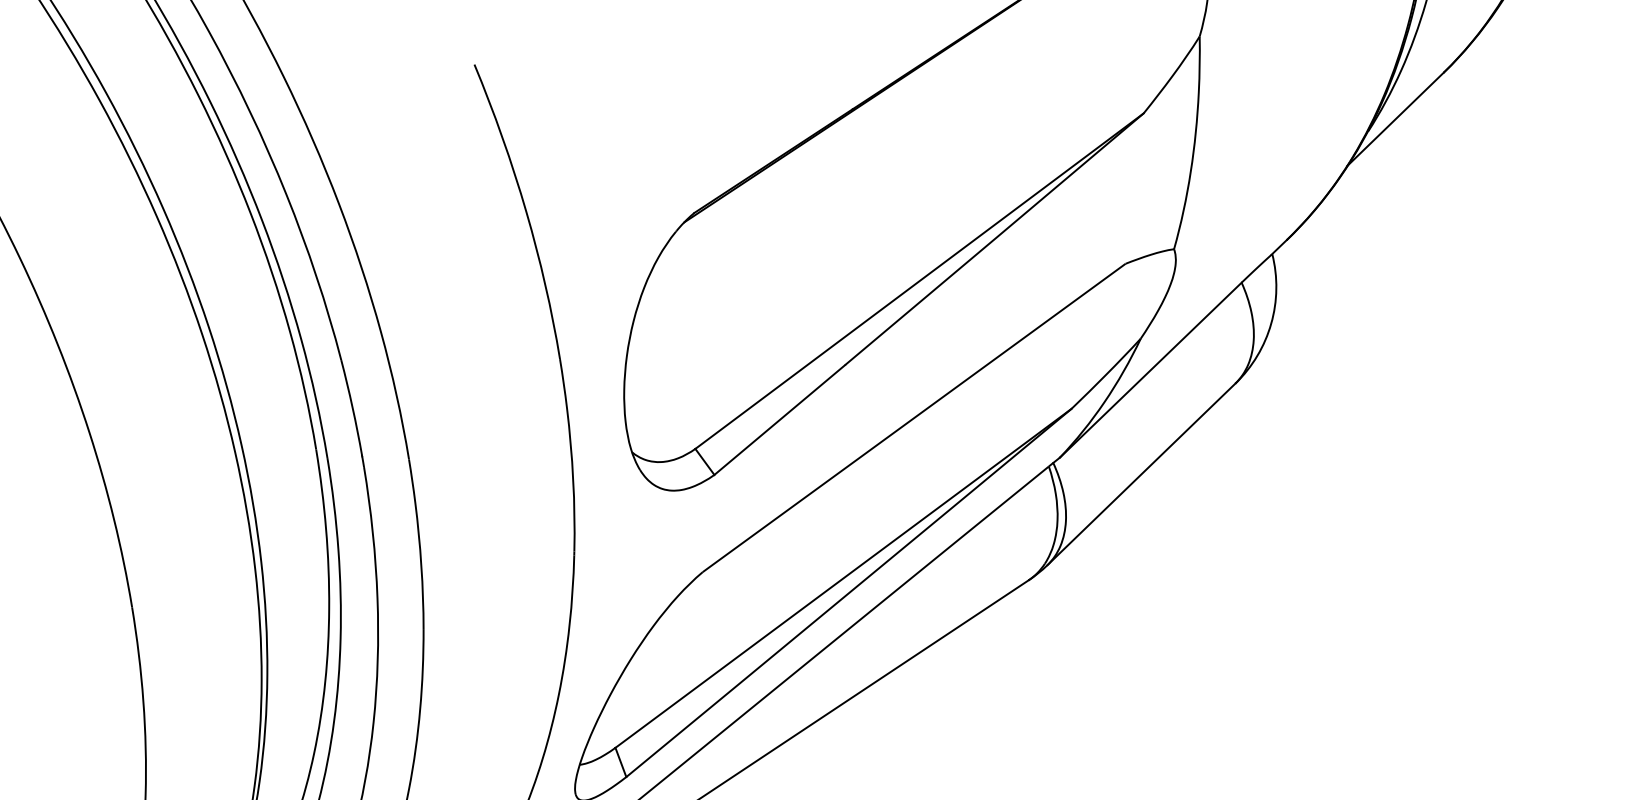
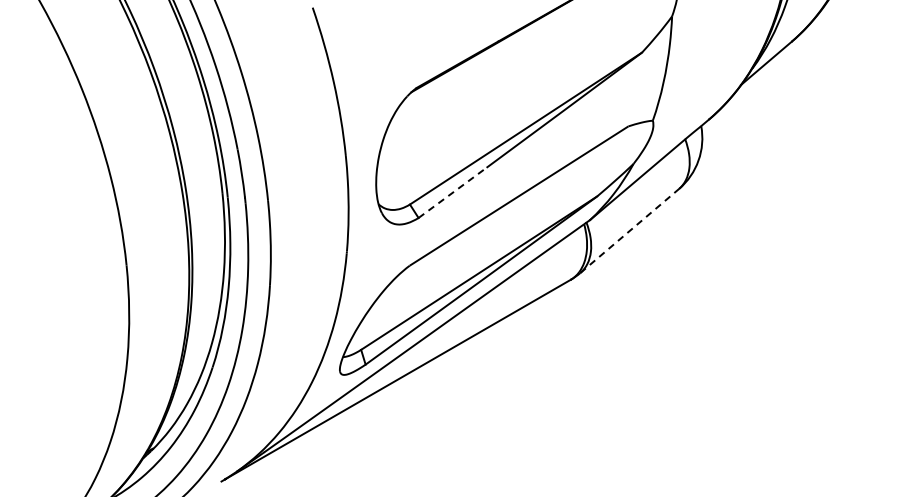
line: (779, 419) -> (452, 192), solid -> dashed
line: (1141, 475) -> (629, 231), solid -> dashed

